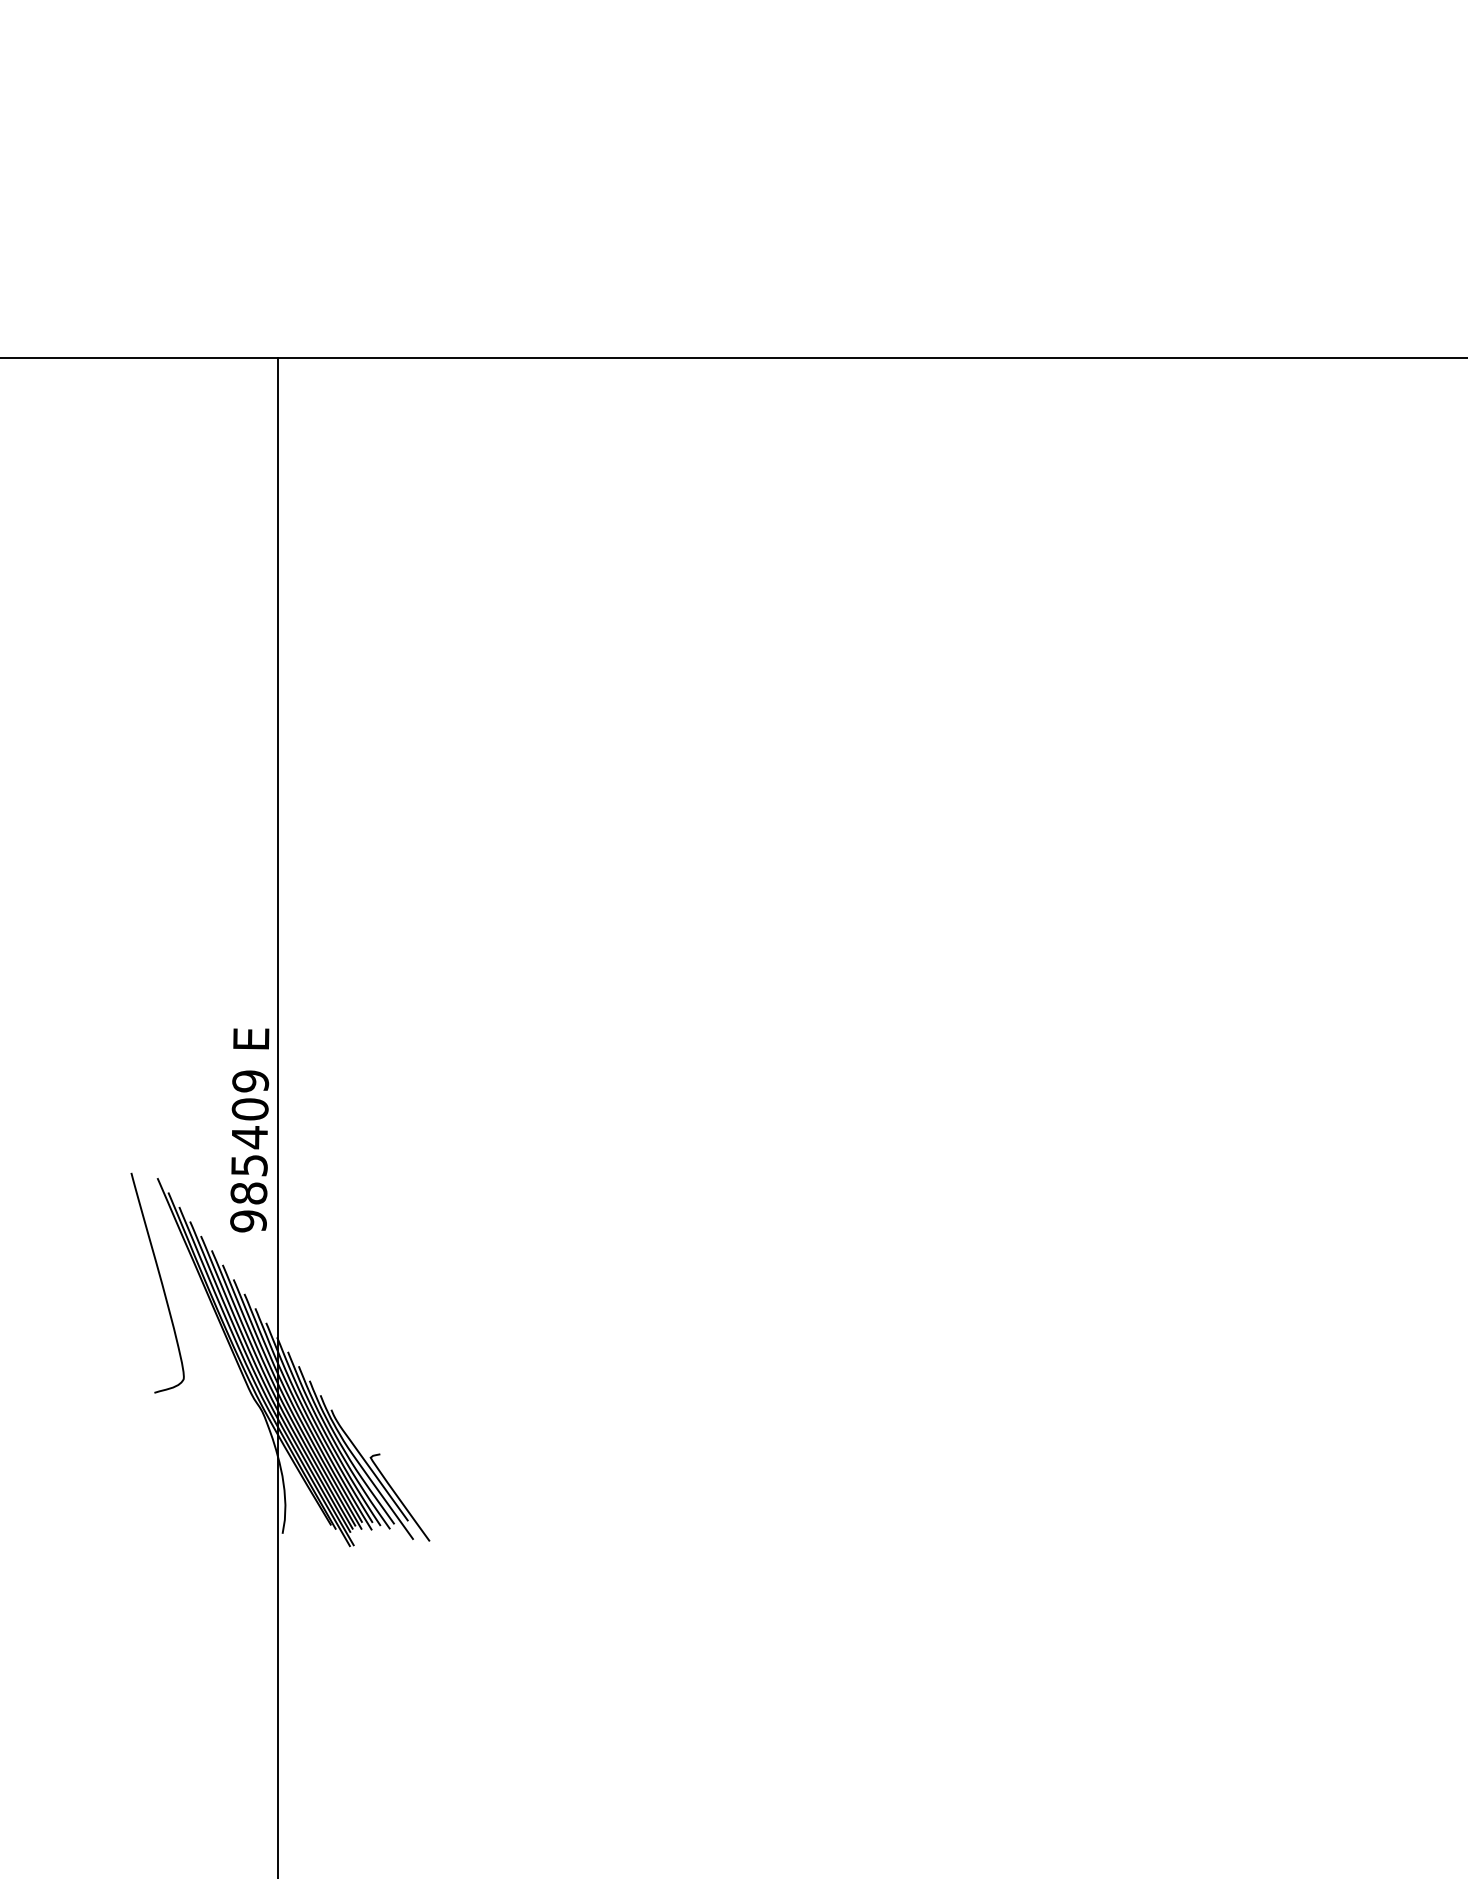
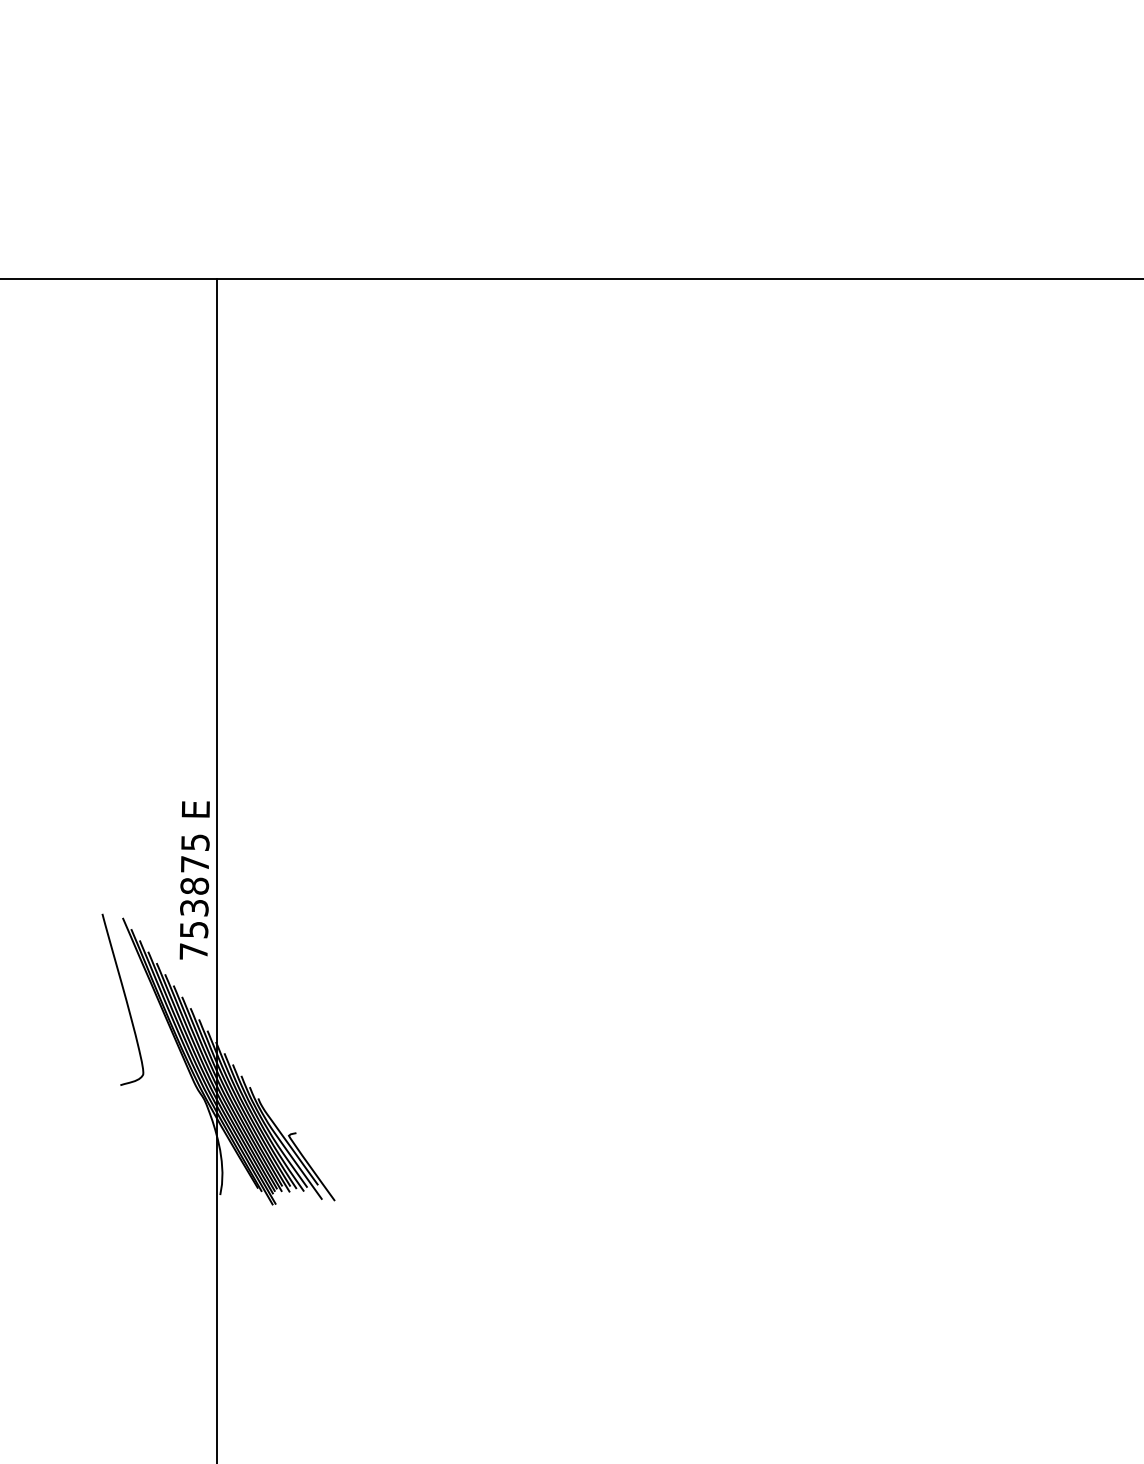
text: (249, 1151) -> (194, 897), 985409 -> 753875

